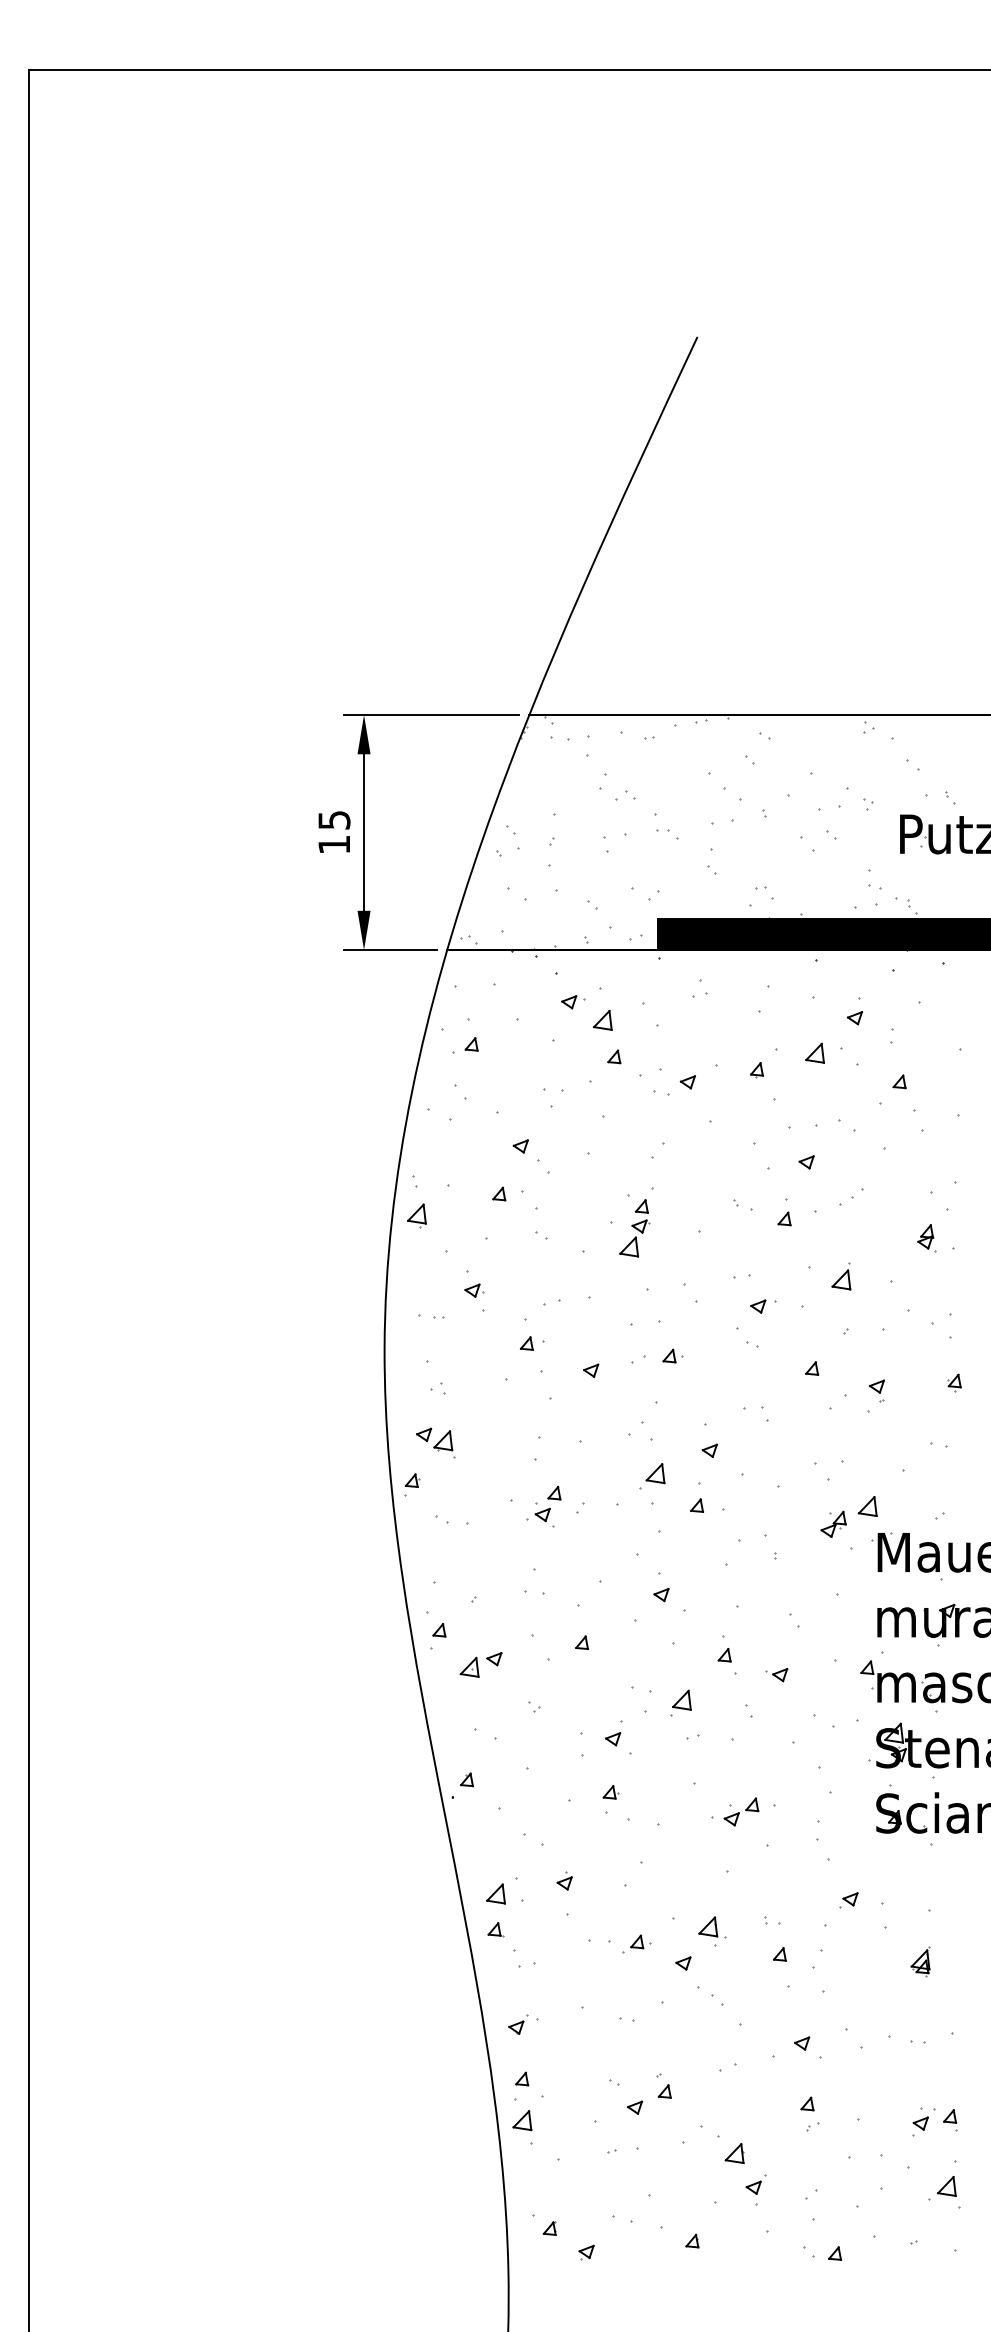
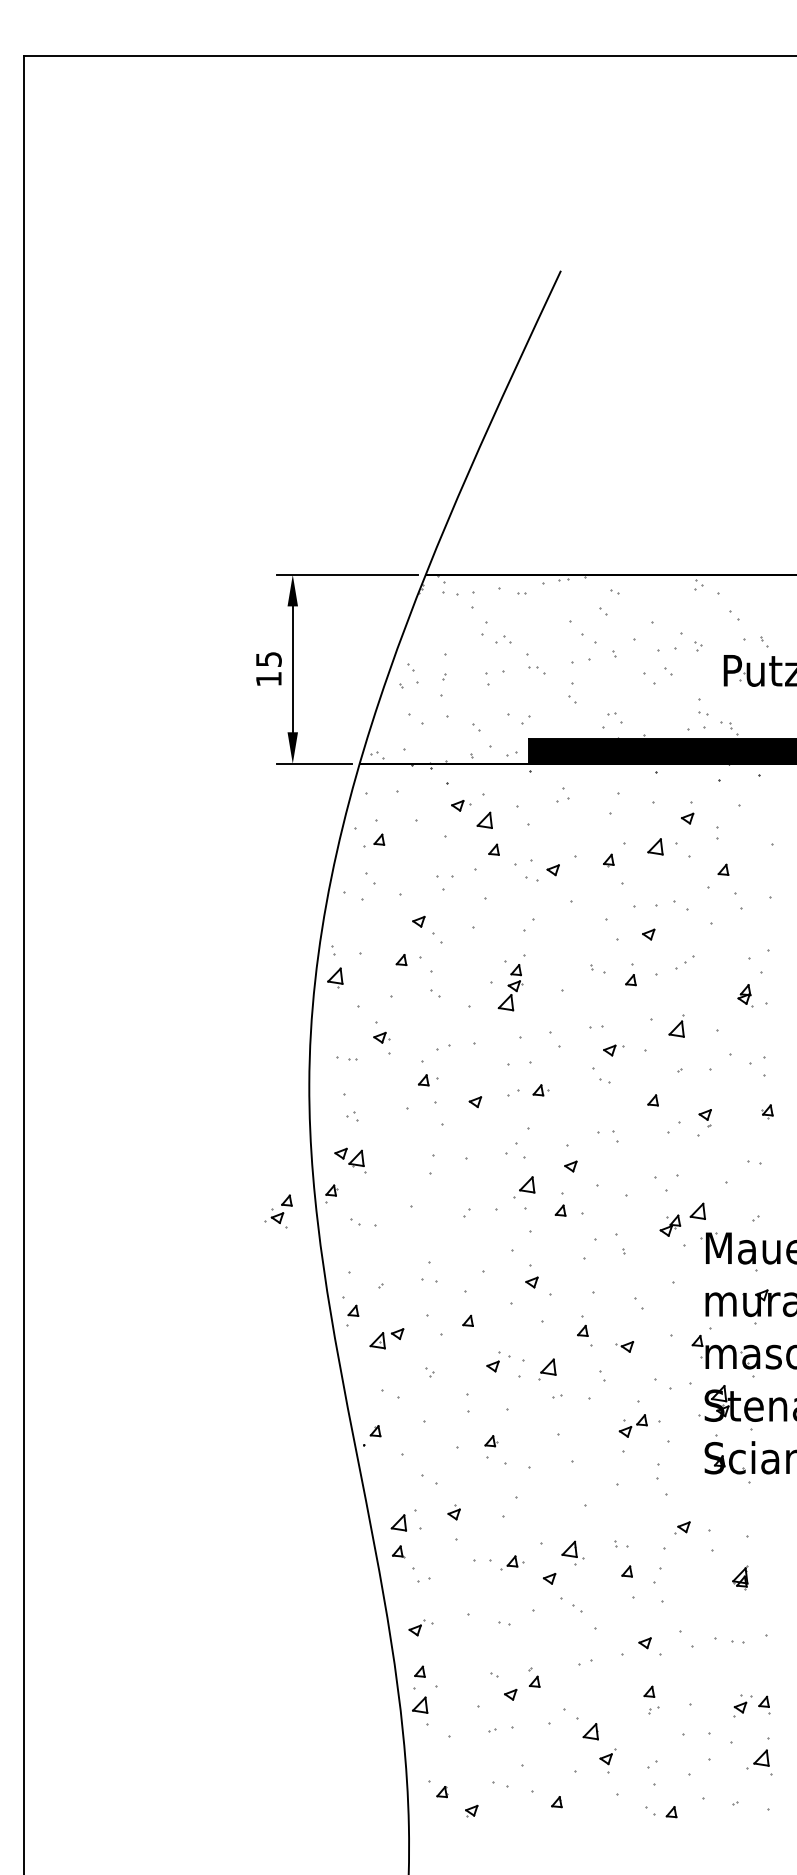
part: (543, 1506) -> (278, 1211), moved
part: (613, 1733) -> (493, 1361), moved
part: (740, 1811) -> (632, 1425), moved

